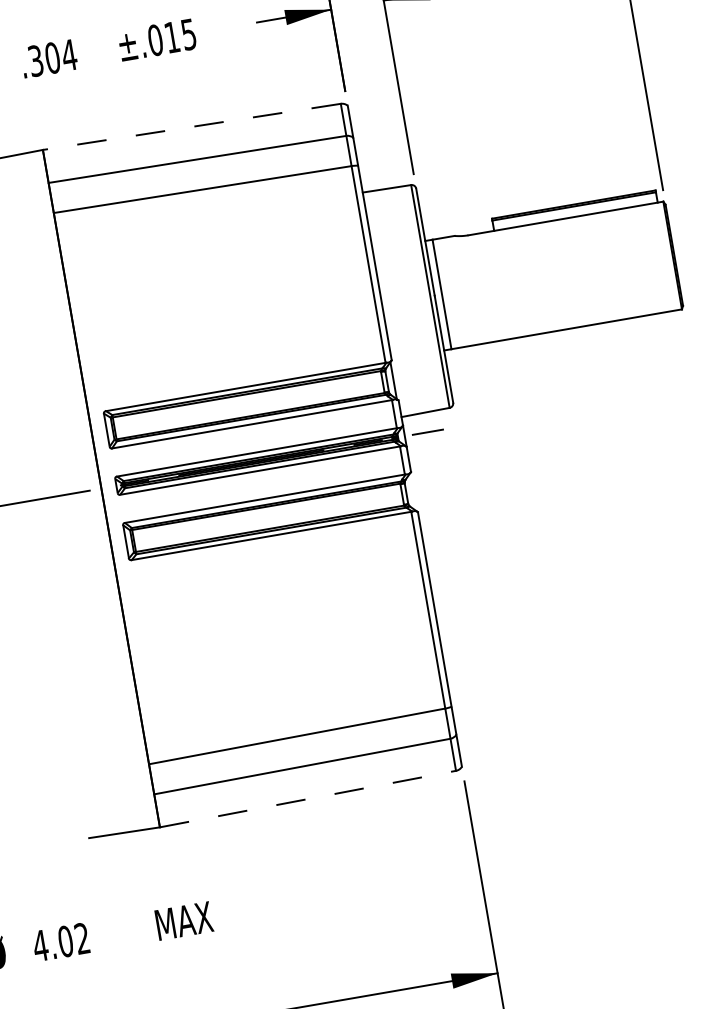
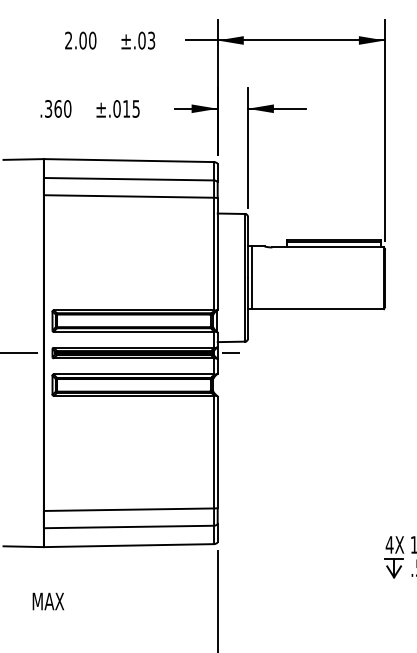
text: (60, 55) -> (62, 108), .304 -> .360
line: (191, 126) -> (128, 160), dashed -> solid
line: (308, 798) -> (129, 545), dashed -> solid

